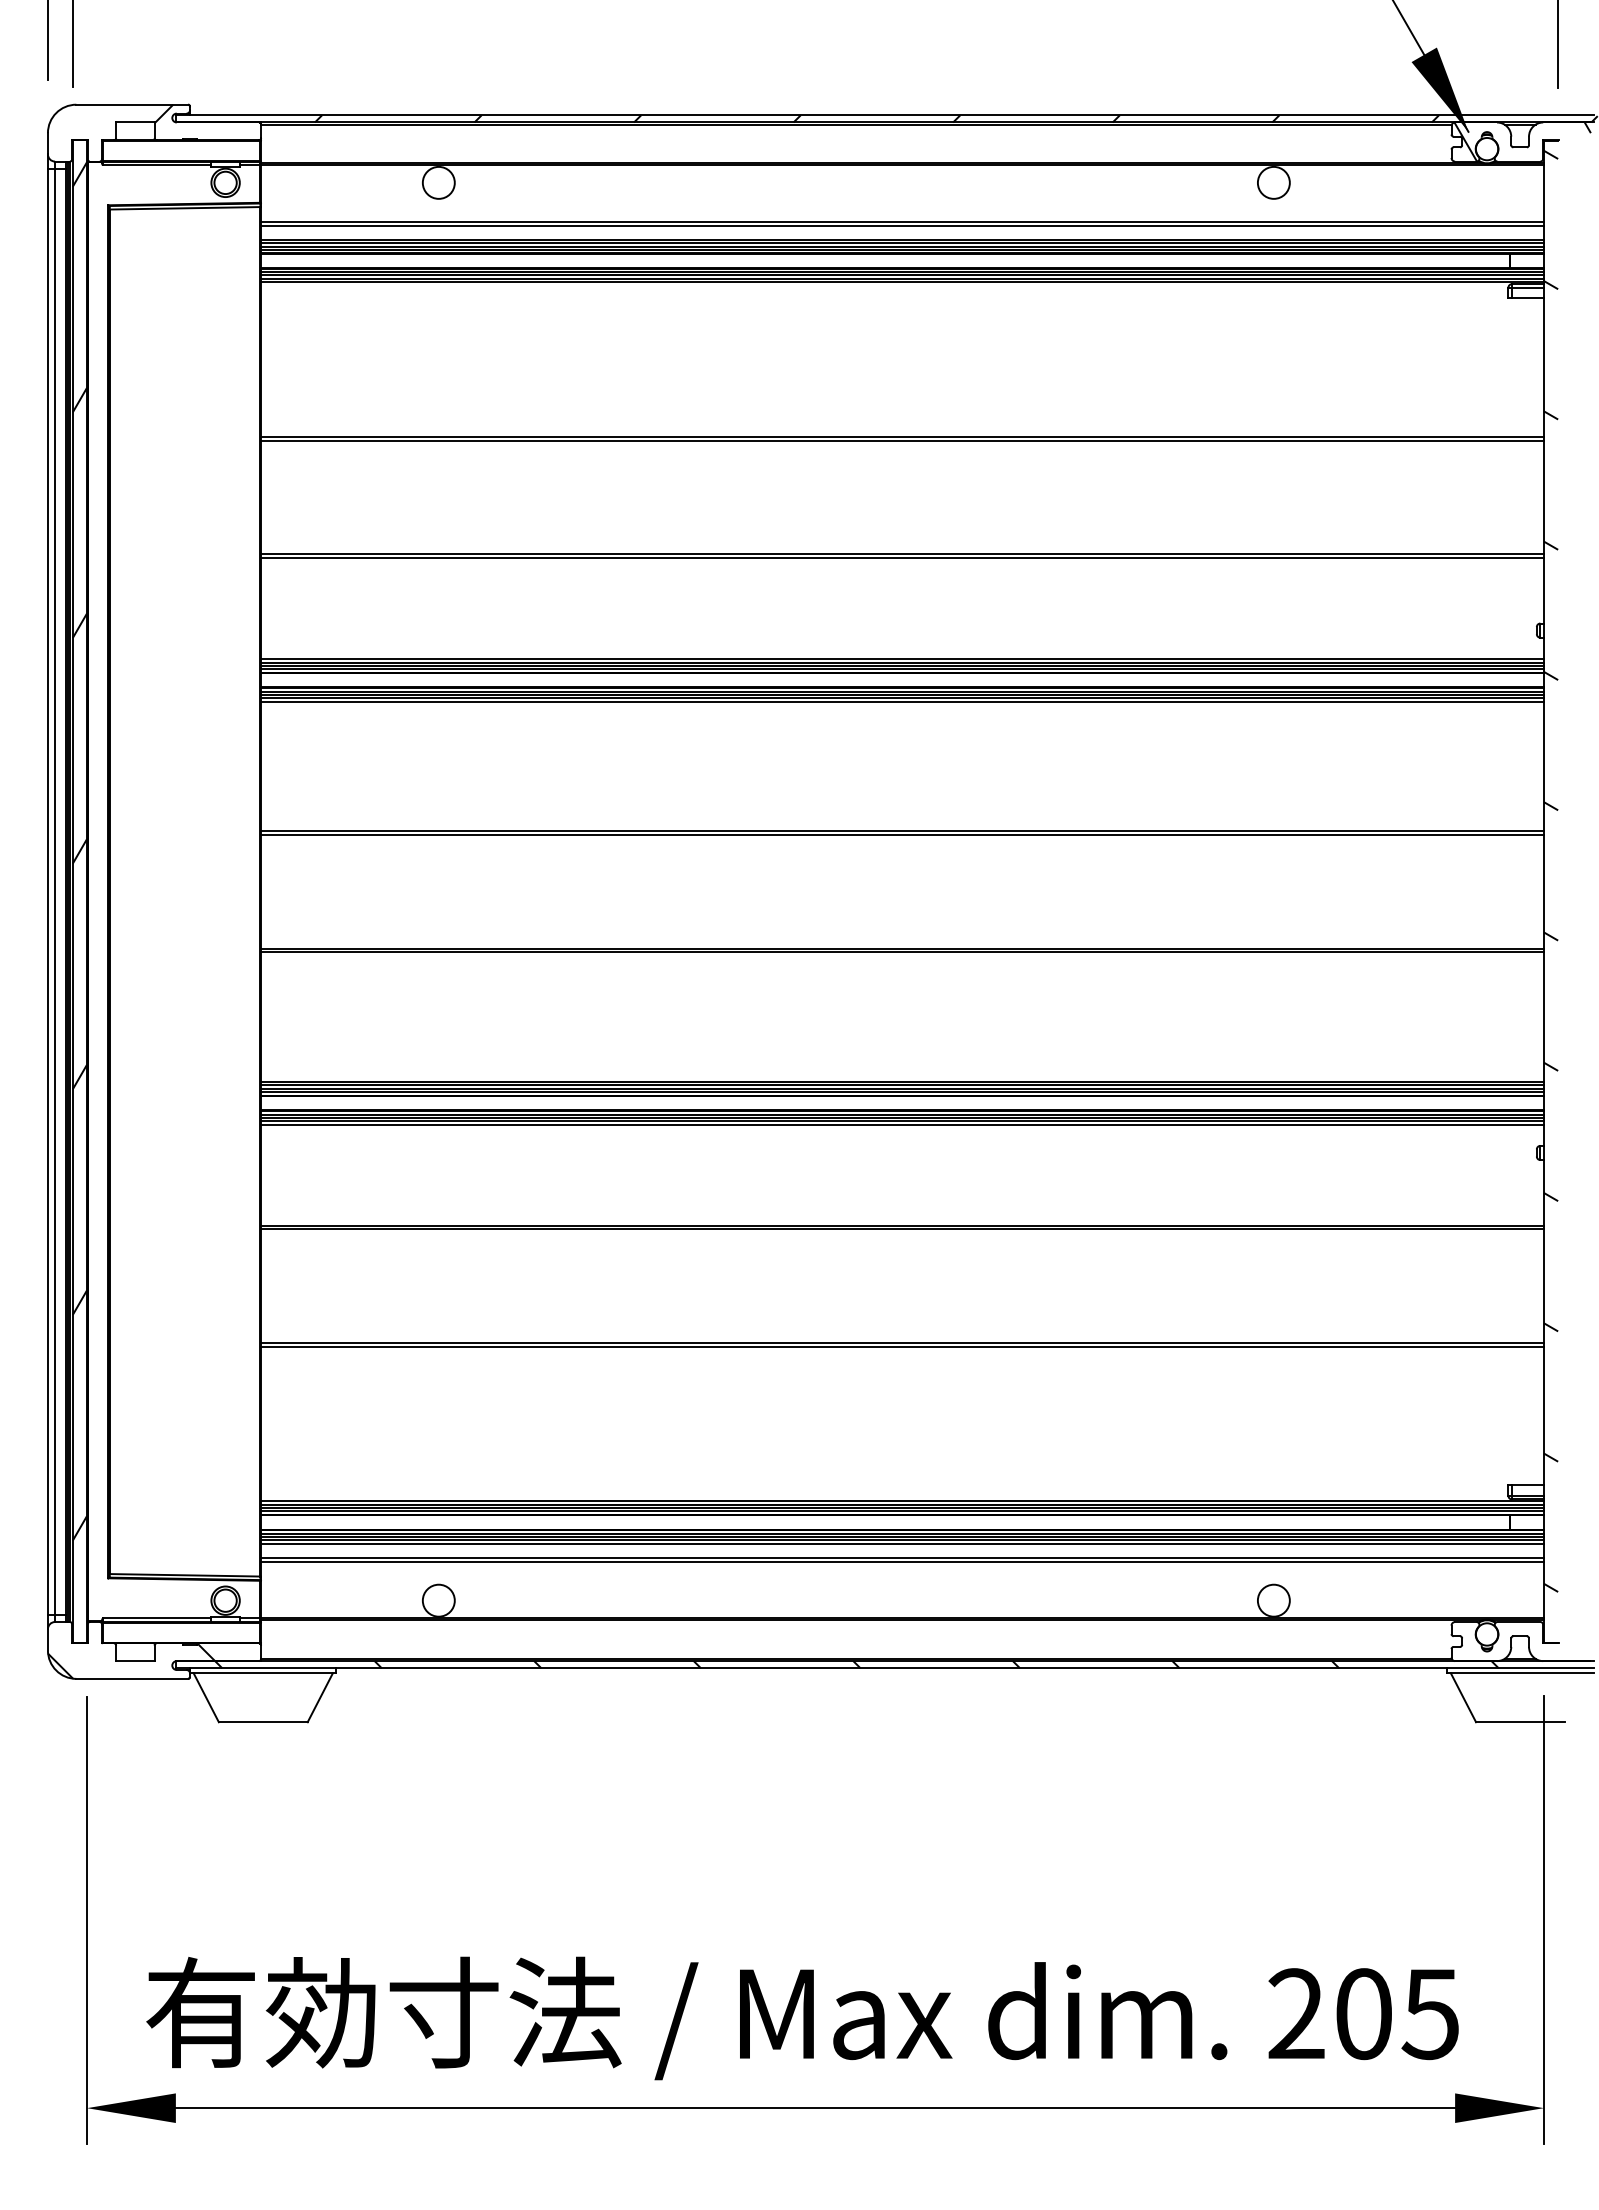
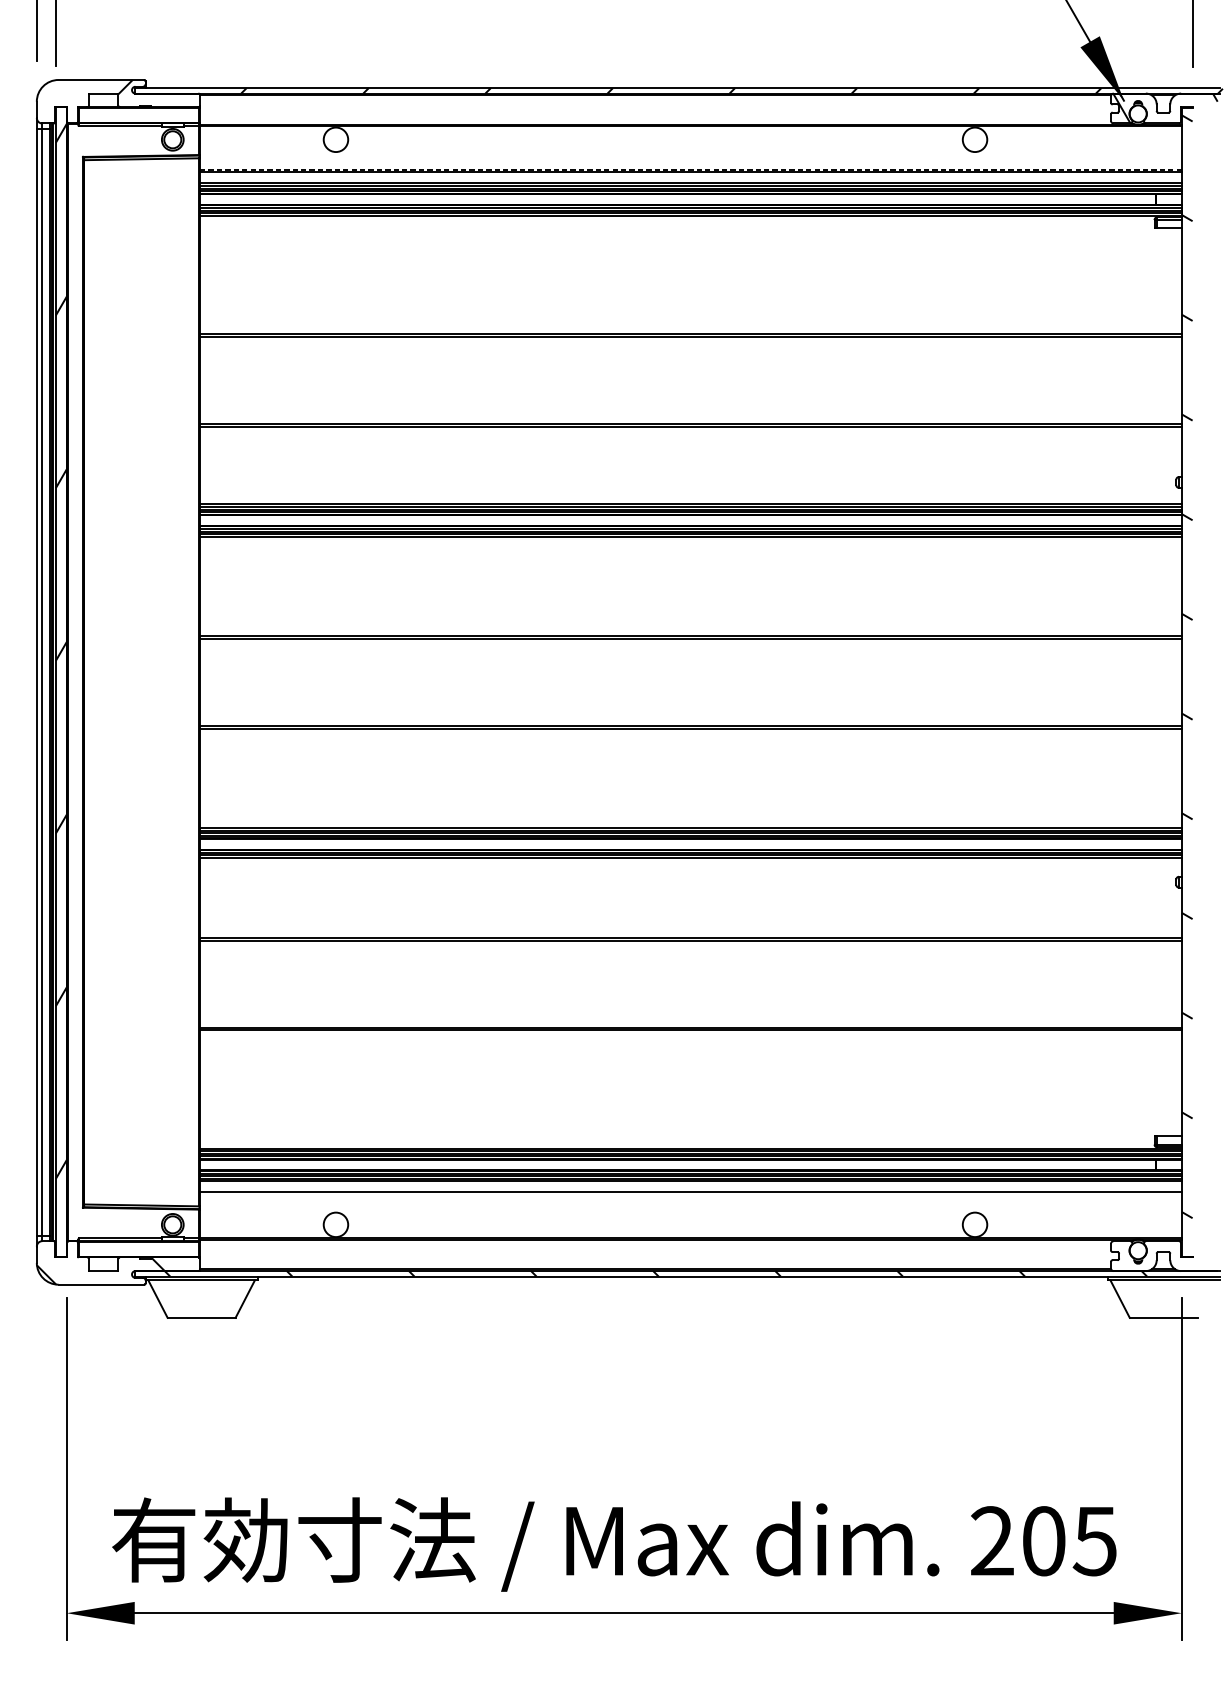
line: (903, 221) -> (691, 169), solid -> dashed
line: (902, 1124) -> (690, 860), removed
line: (902, 1561) -> (690, 1194), removed

